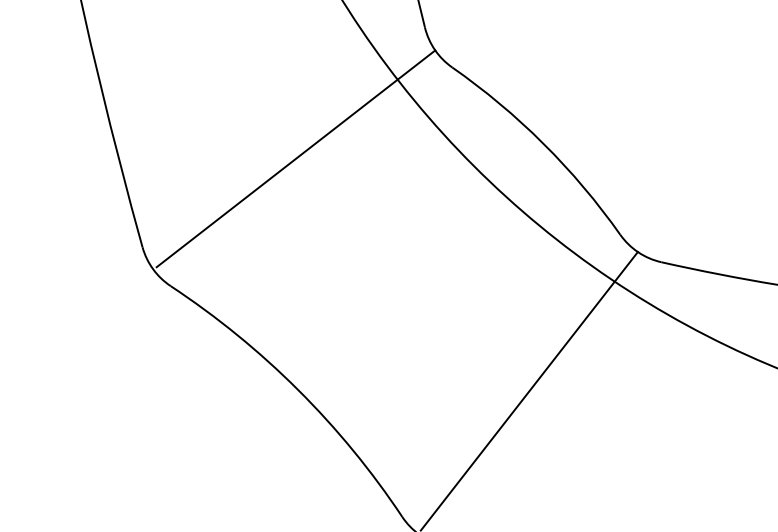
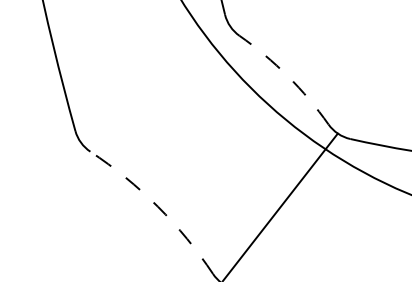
arc: (542, 144) -> (287, 76), solid -> dashed
line: (295, 157) -> (156, 83), removed
arc: (297, 389) -> (157, 206), solid -> dashed

